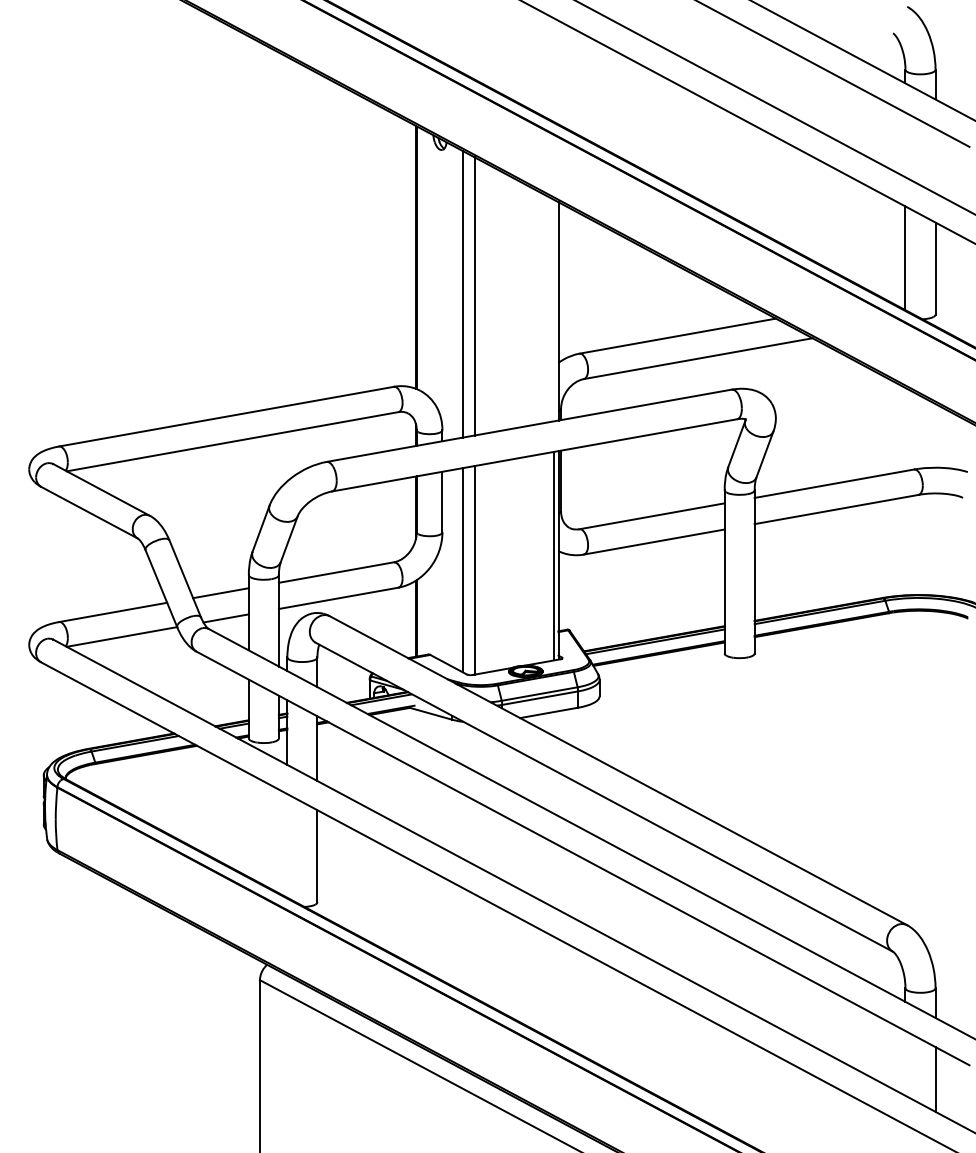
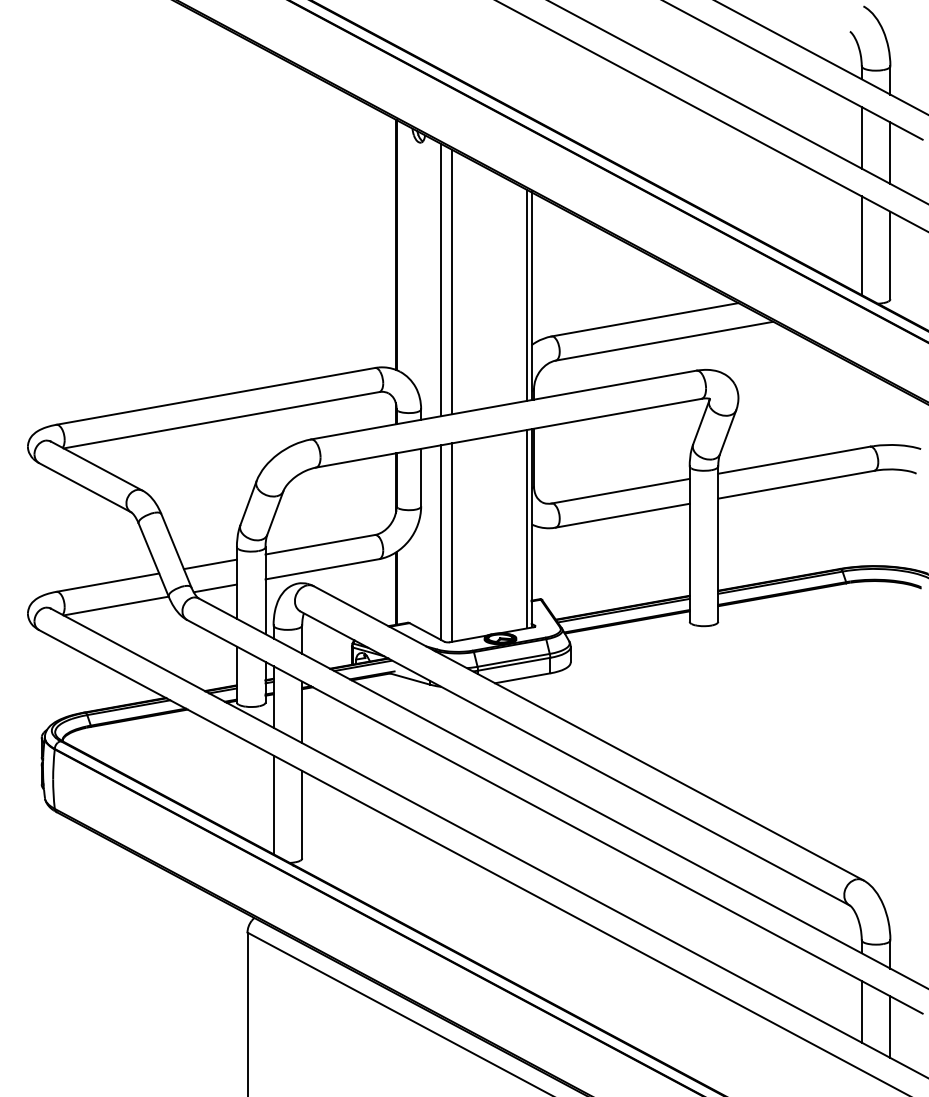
line: (905, 144) -> (861, 137), added
line: (935, 160) -> (890, 152), added
line: (554, 310) -> (527, 295), added
line: (287, 845) -> (273, 804), added
line: (905, 1063) -> (861, 1011), added

